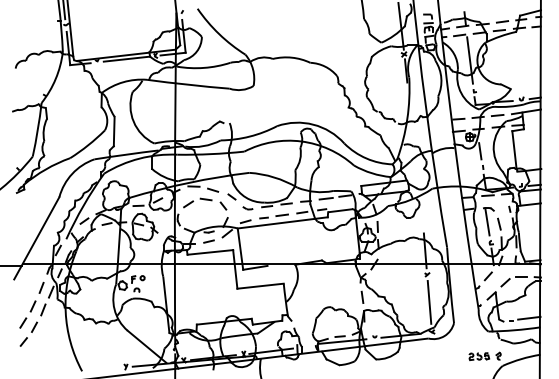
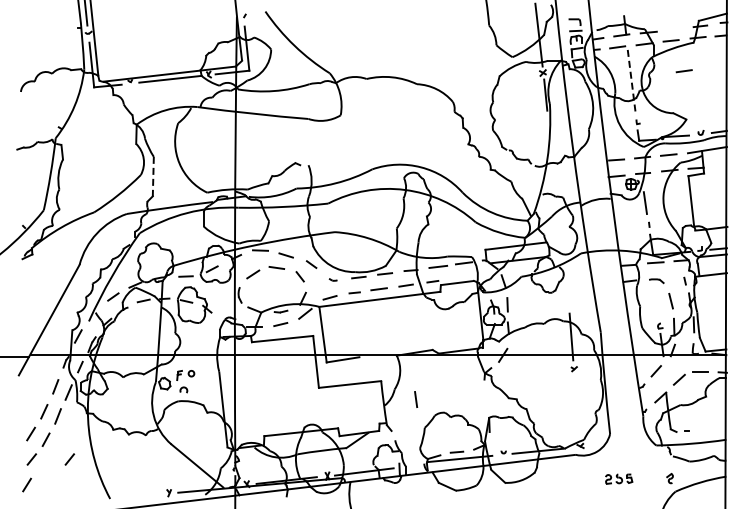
line: (501, 22) -> (683, 71), moved
line: (469, 60) -> (631, 81), solid -> dashed
line: (114, 131) -> (153, 176), solid -> dashed
part: (248, 208) -> (333, 279), size x0.6
line: (487, 221) -> (654, 297), removed
line: (362, 297) -> (416, 399), moved
line: (429, 302) -> (576, 406), removed
line: (529, 318) -> (711, 427), removed
line: (51, 341) -> (69, 459), added
part: (479, 356) -> (619, 478), moved
line: (19, 360) -> (26, 484), added

